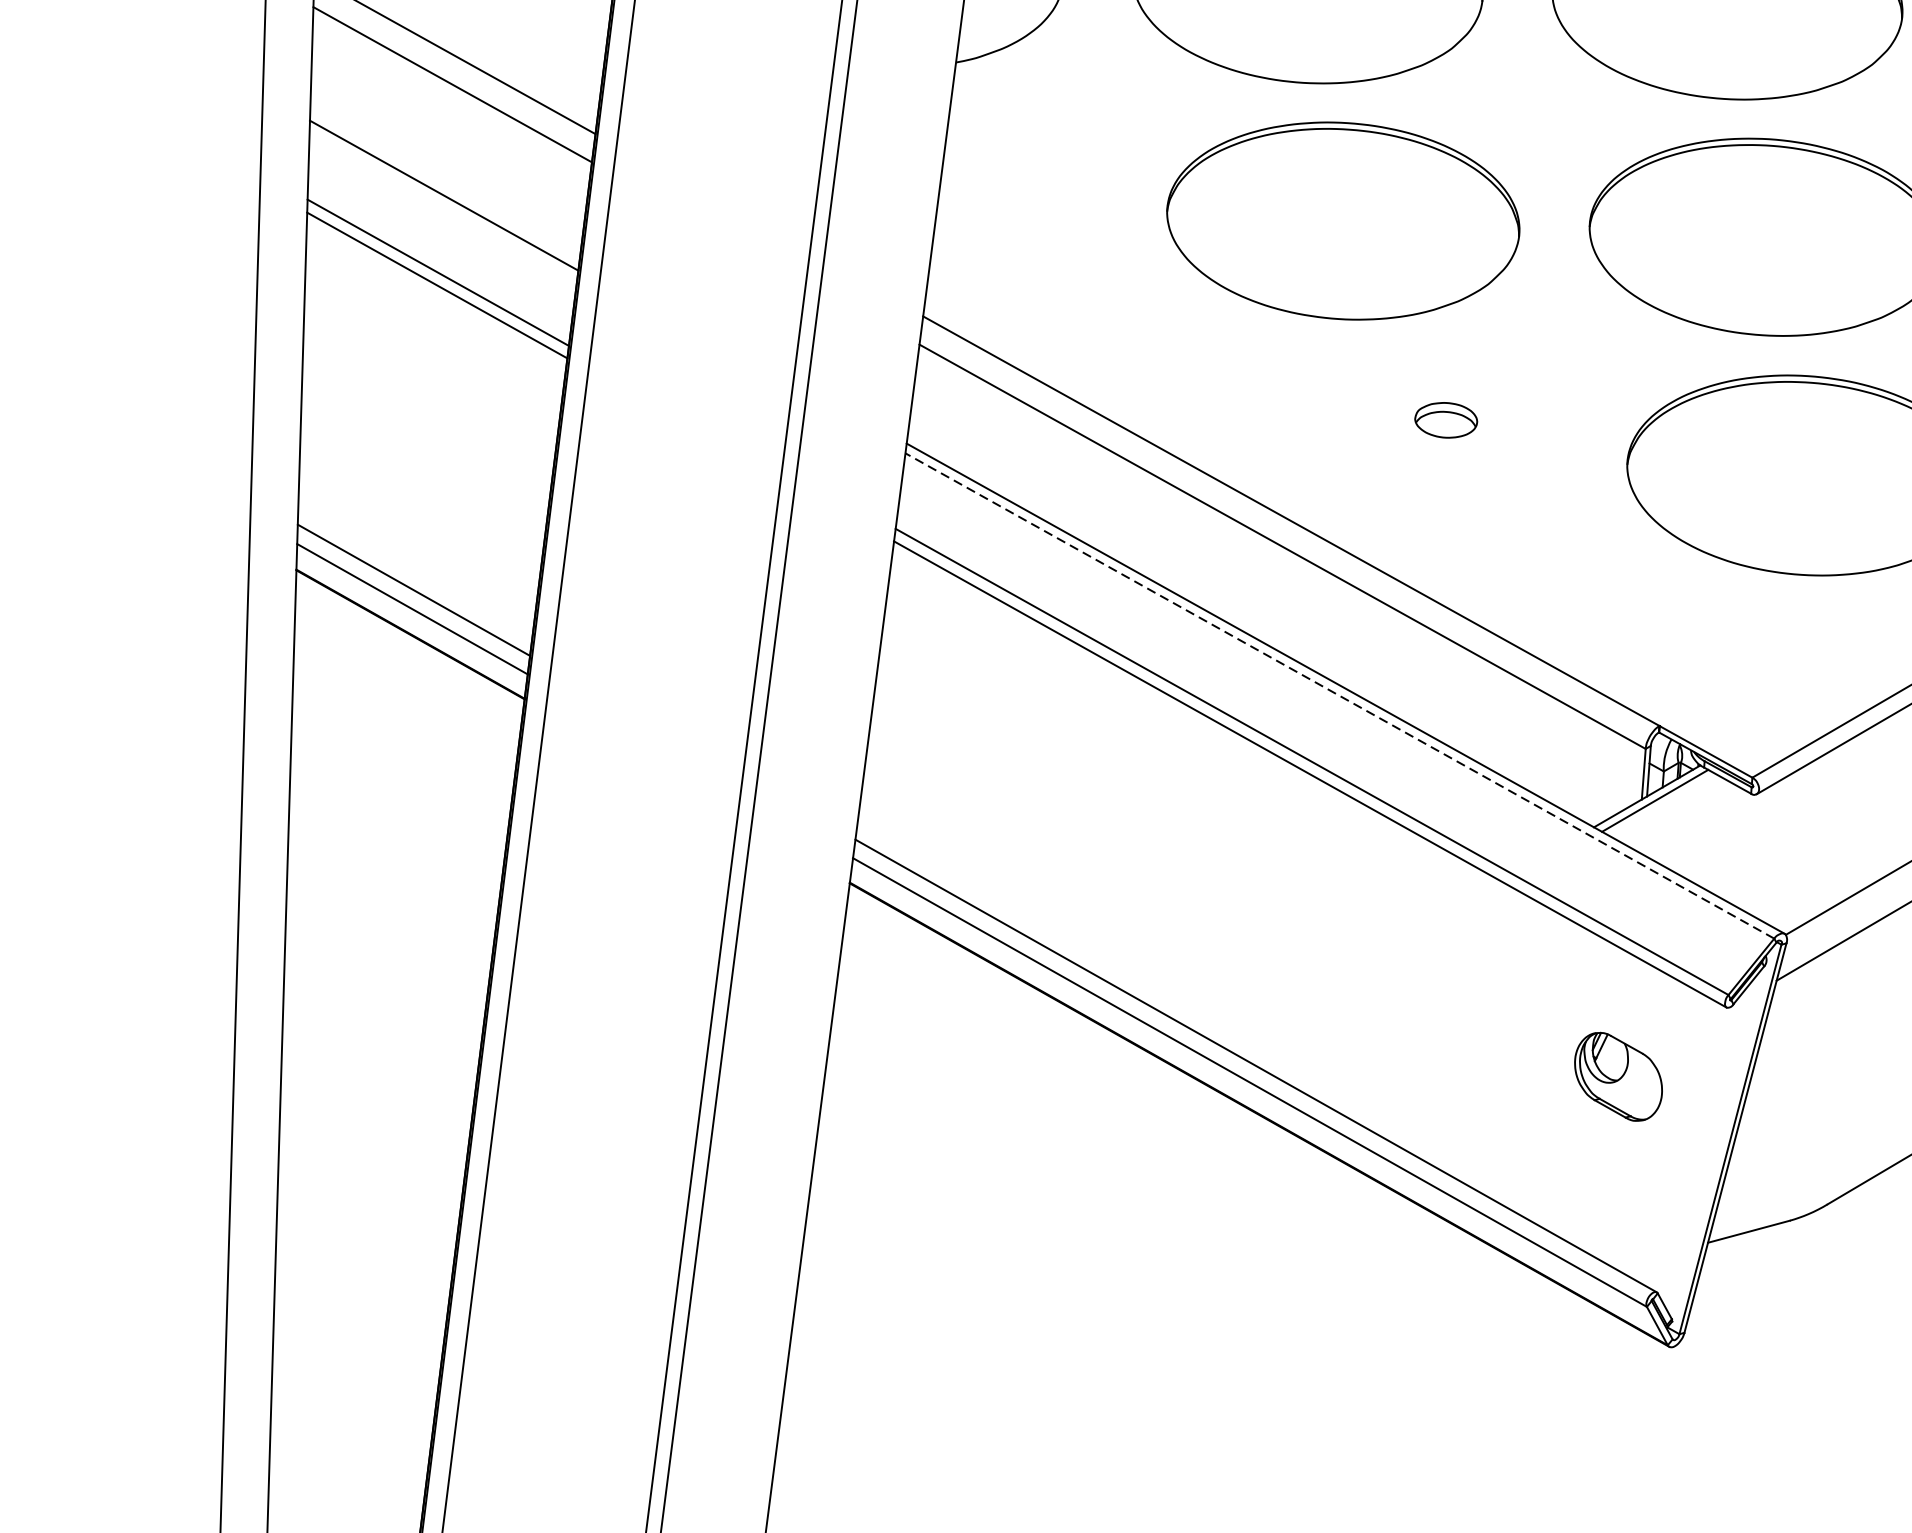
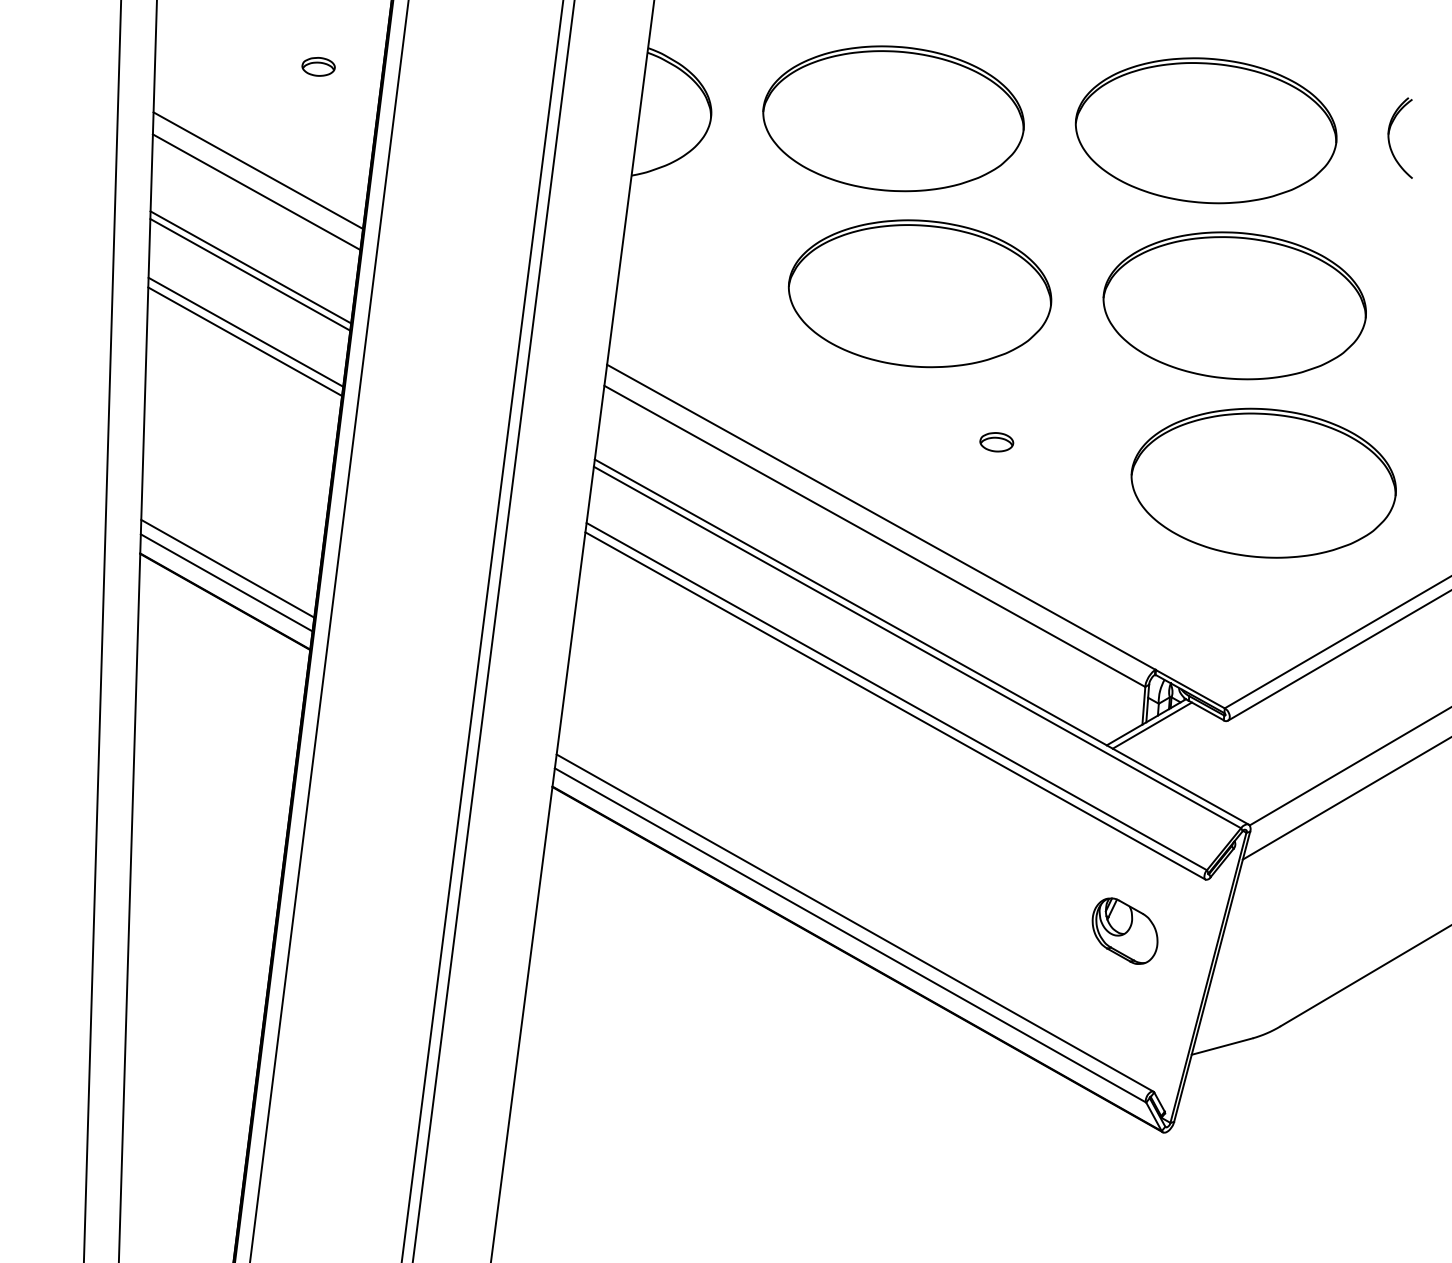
line: (444, 185) -> (250, 267), added
part: (1445, 420) -> (996, 442), size x0.71
line: (1339, 695) -> (917, 647), dashed -> solid

